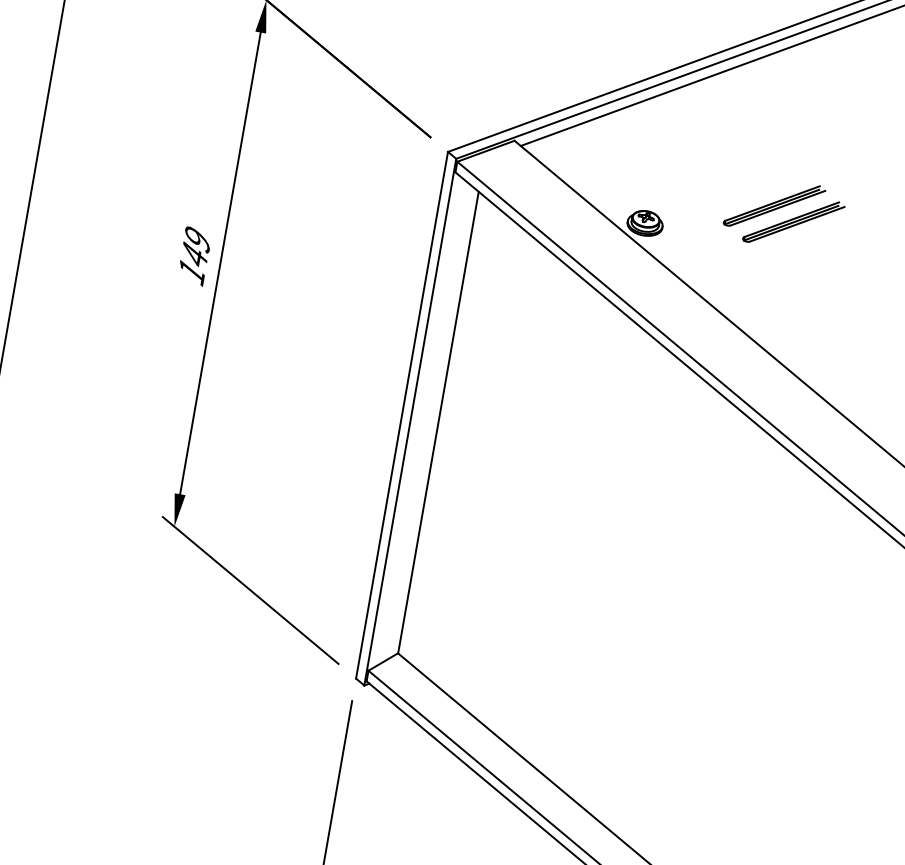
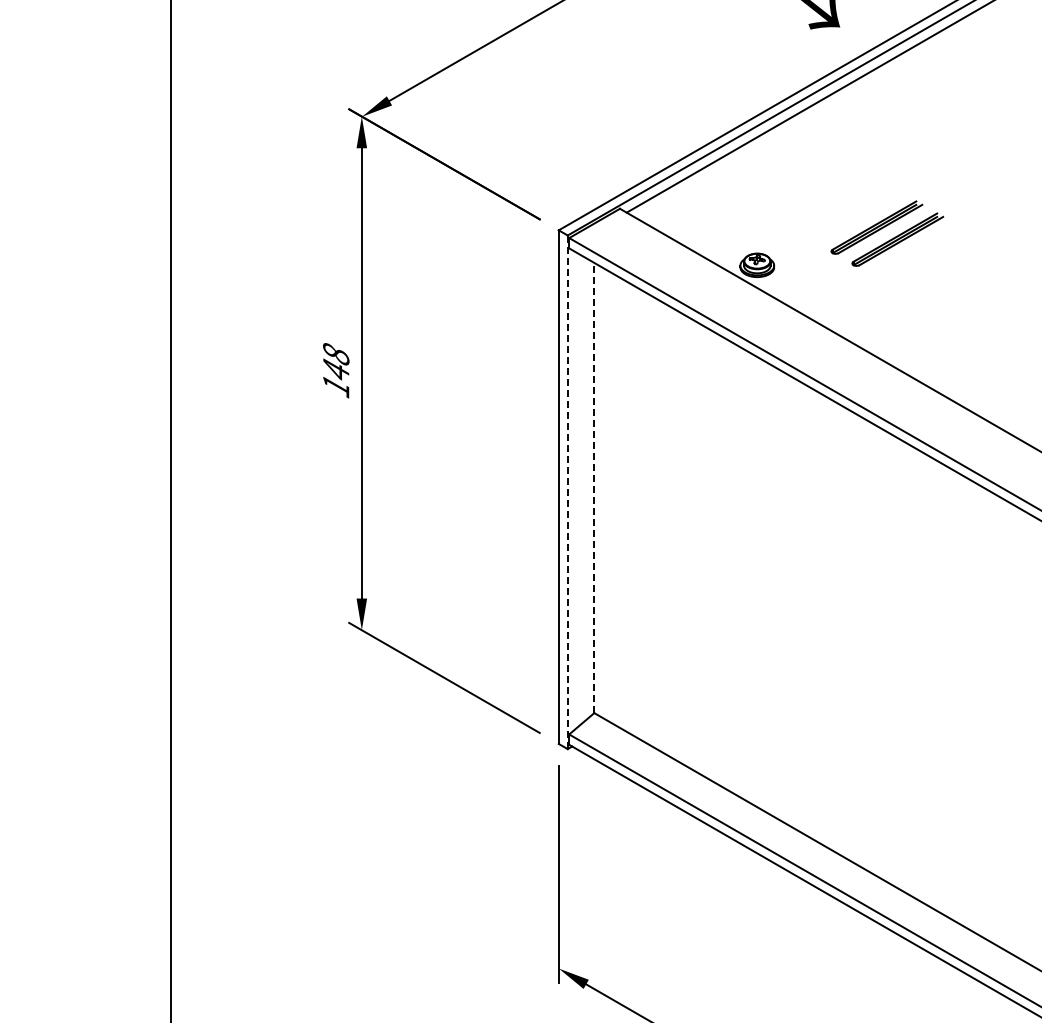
text: (197, 239) -> (336, 354), 149 -> 148
line: (410, 422) -> (567, 492), solid -> dashed
line: (438, 422) -> (594, 487), solid -> dashed

